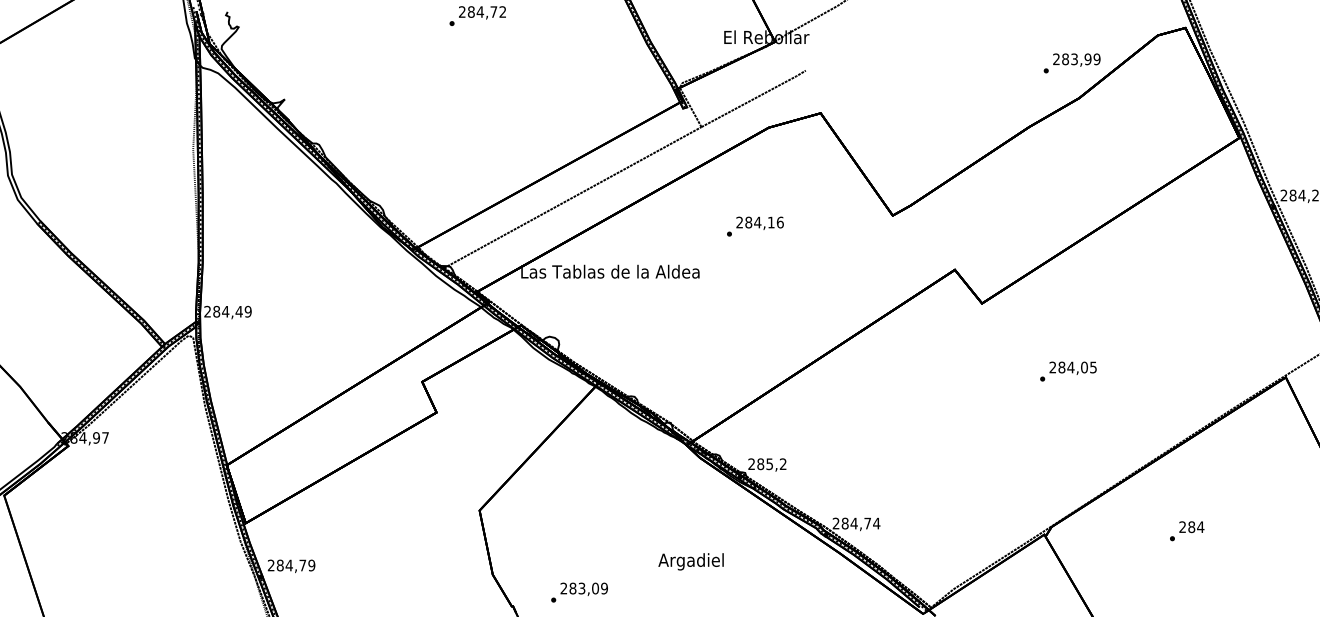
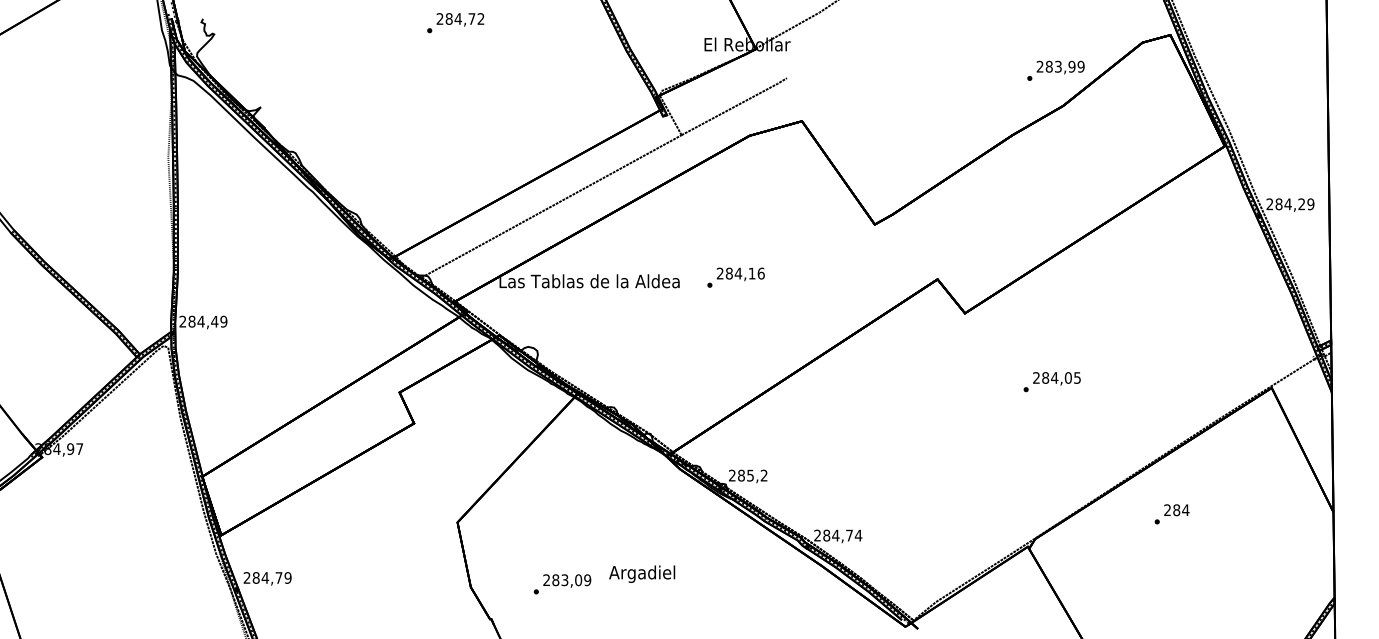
text: (754, 226) -> (735, 277), moved
text: (1186, 531) -> (1171, 514), moved
text: (691, 561) -> (642, 573), moved
text: (579, 592) -> (562, 584), moved

